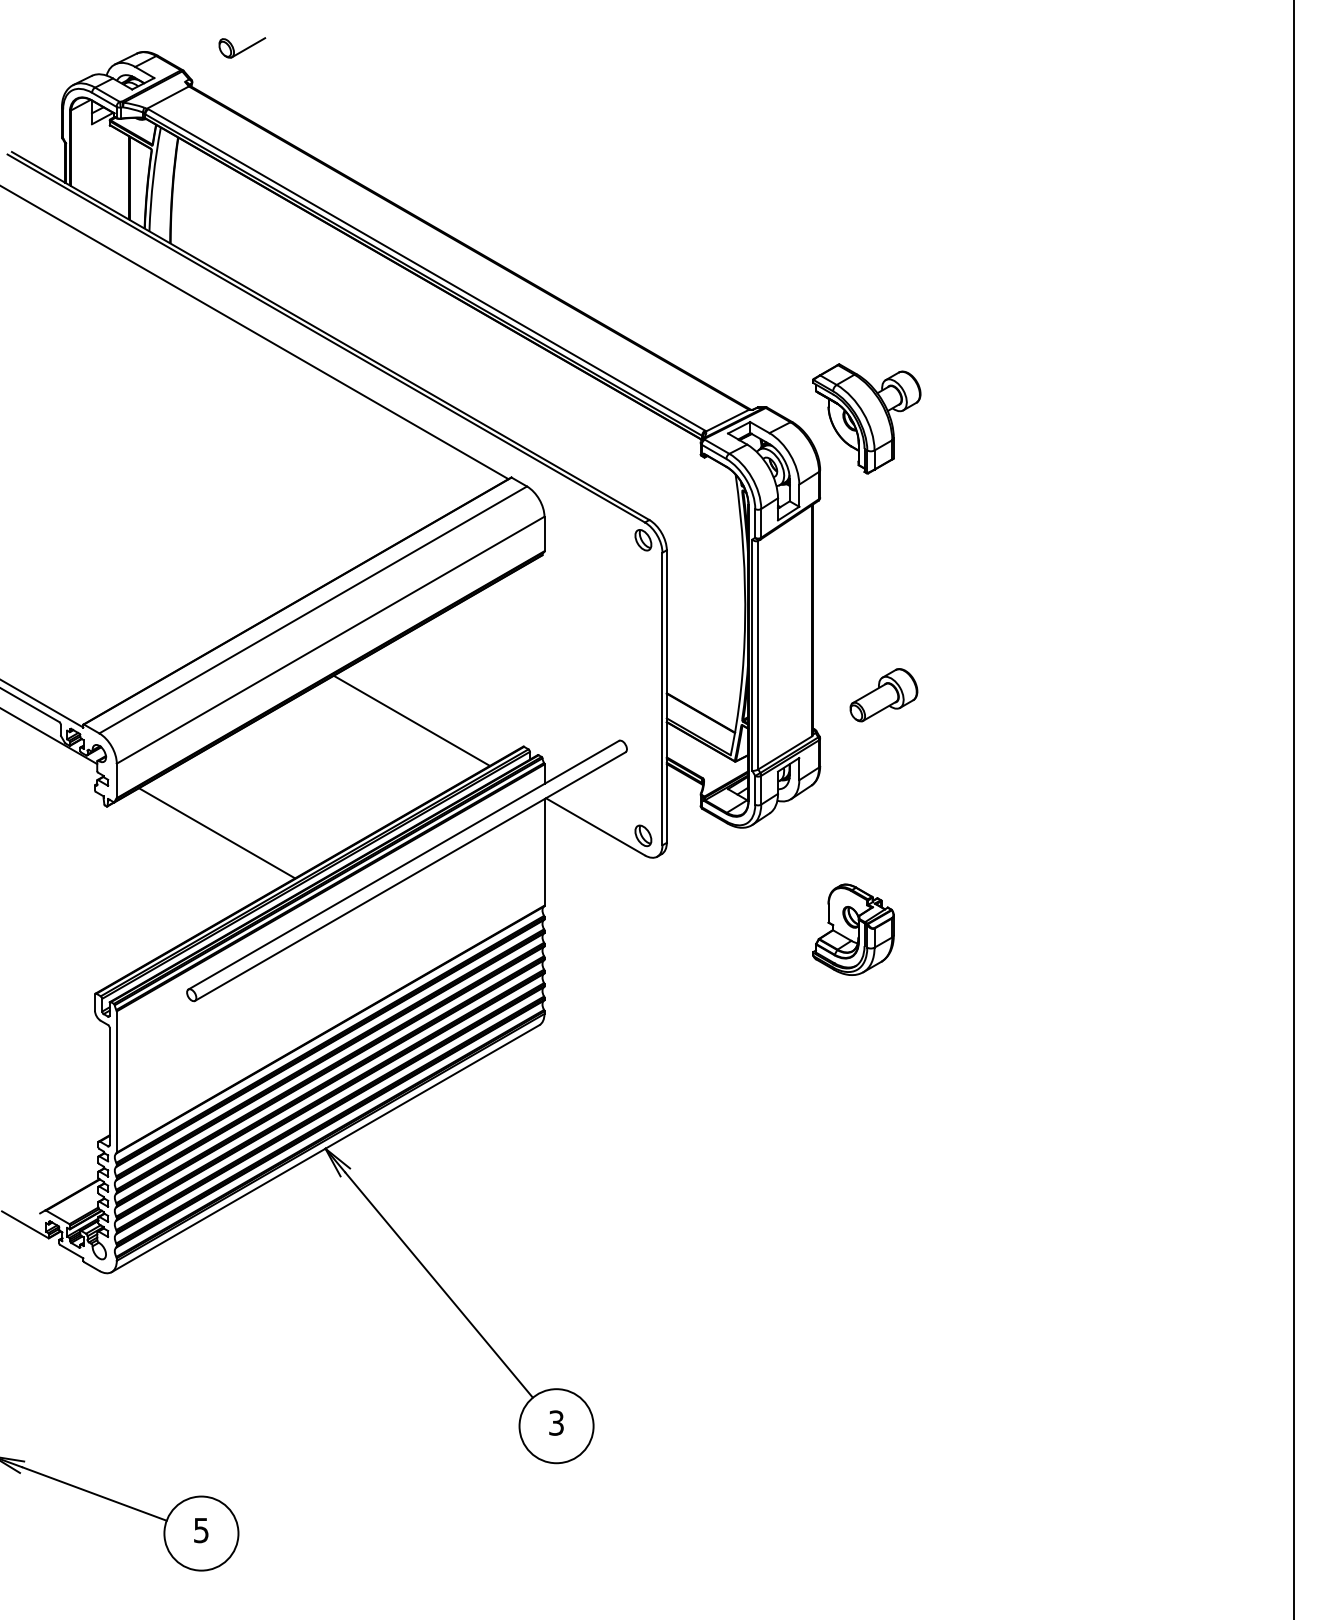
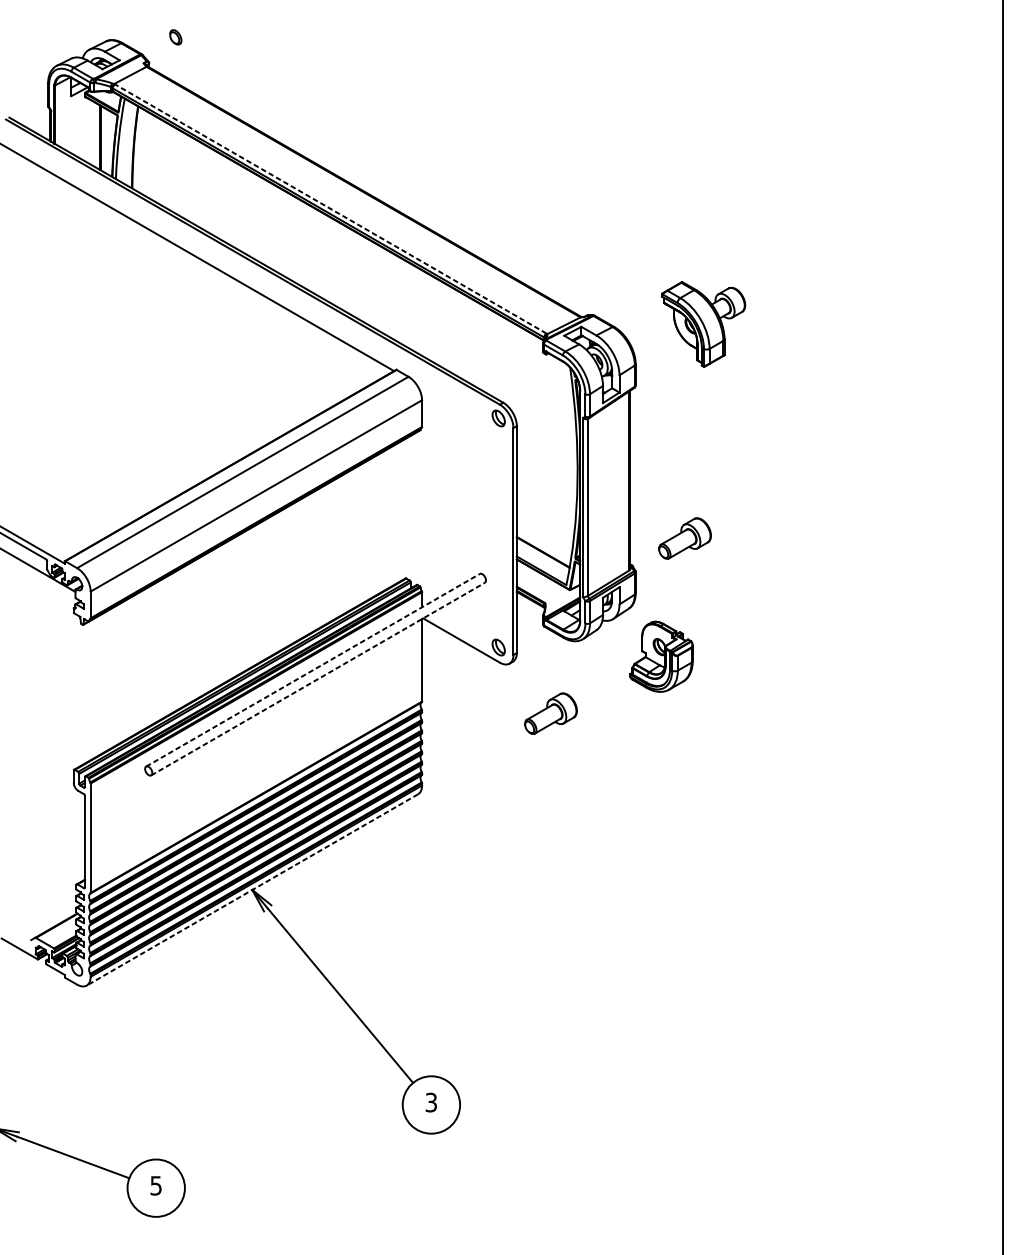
line: (248, 47) -> (192, 36), removed
line: (426, 269) -> (330, 208), solid -> dashed
part: (866, 418) -> (703, 324), moved
line: (411, 720) -> (319, 558), removed
line: (217, 833) -> (168, 645), removed
line: (403, 865) -> (312, 670), solid -> dashed
line: (410, 876) -> (318, 679), solid -> dashed
part: (710, 921) -> (550, 713), added
part: (853, 929) -> (661, 656), moved
line: (325, 1148) -> (252, 889), solid -> dashed

